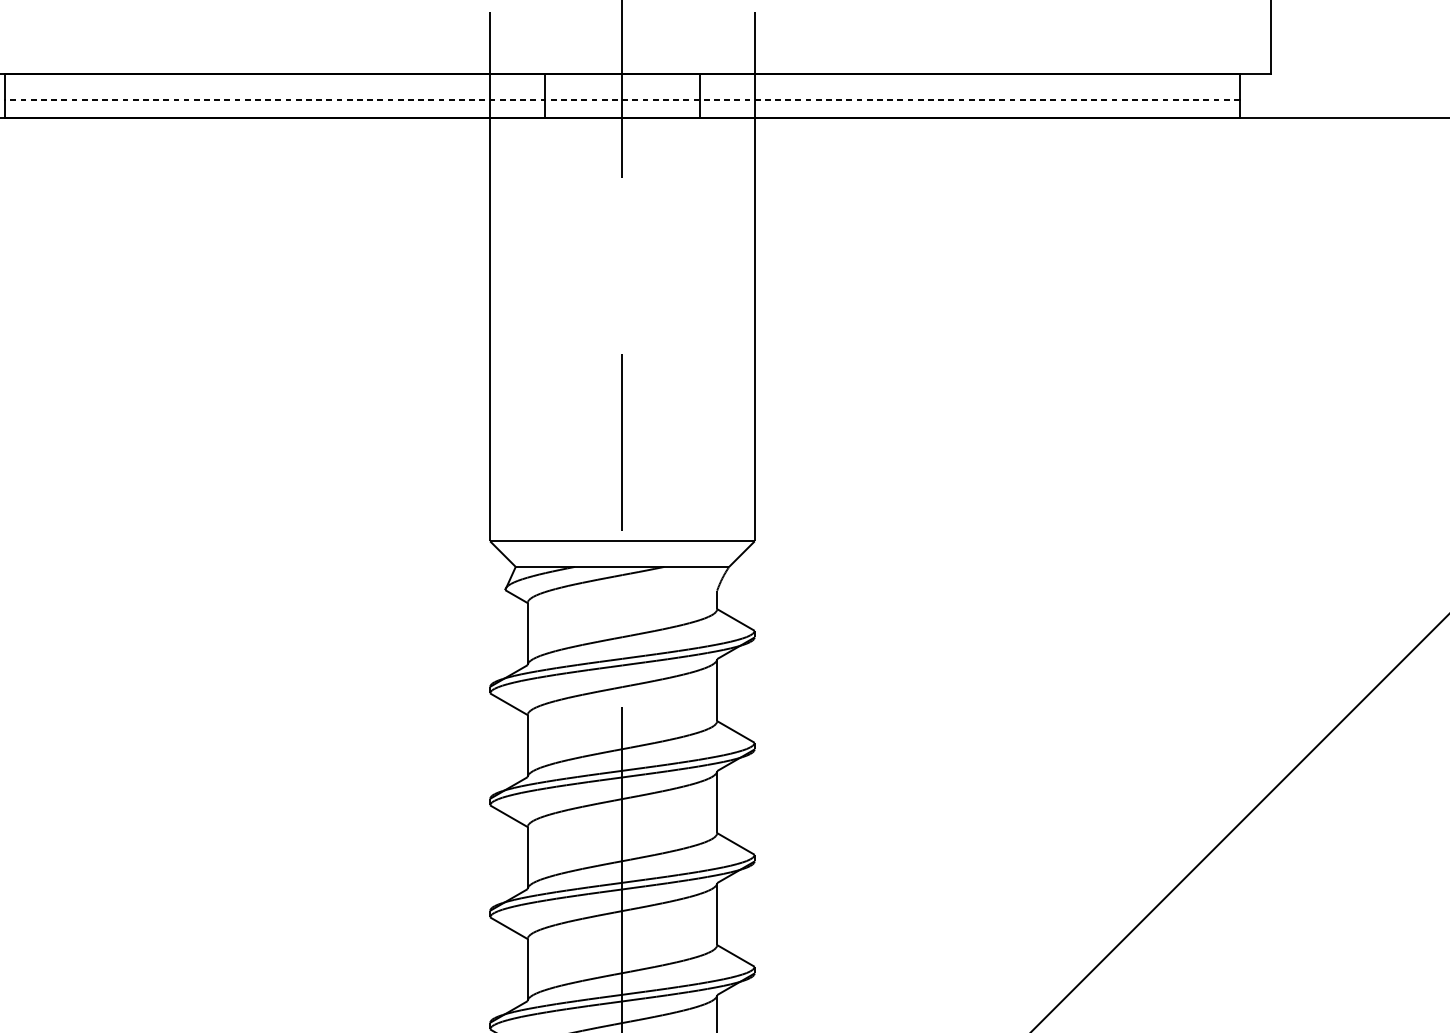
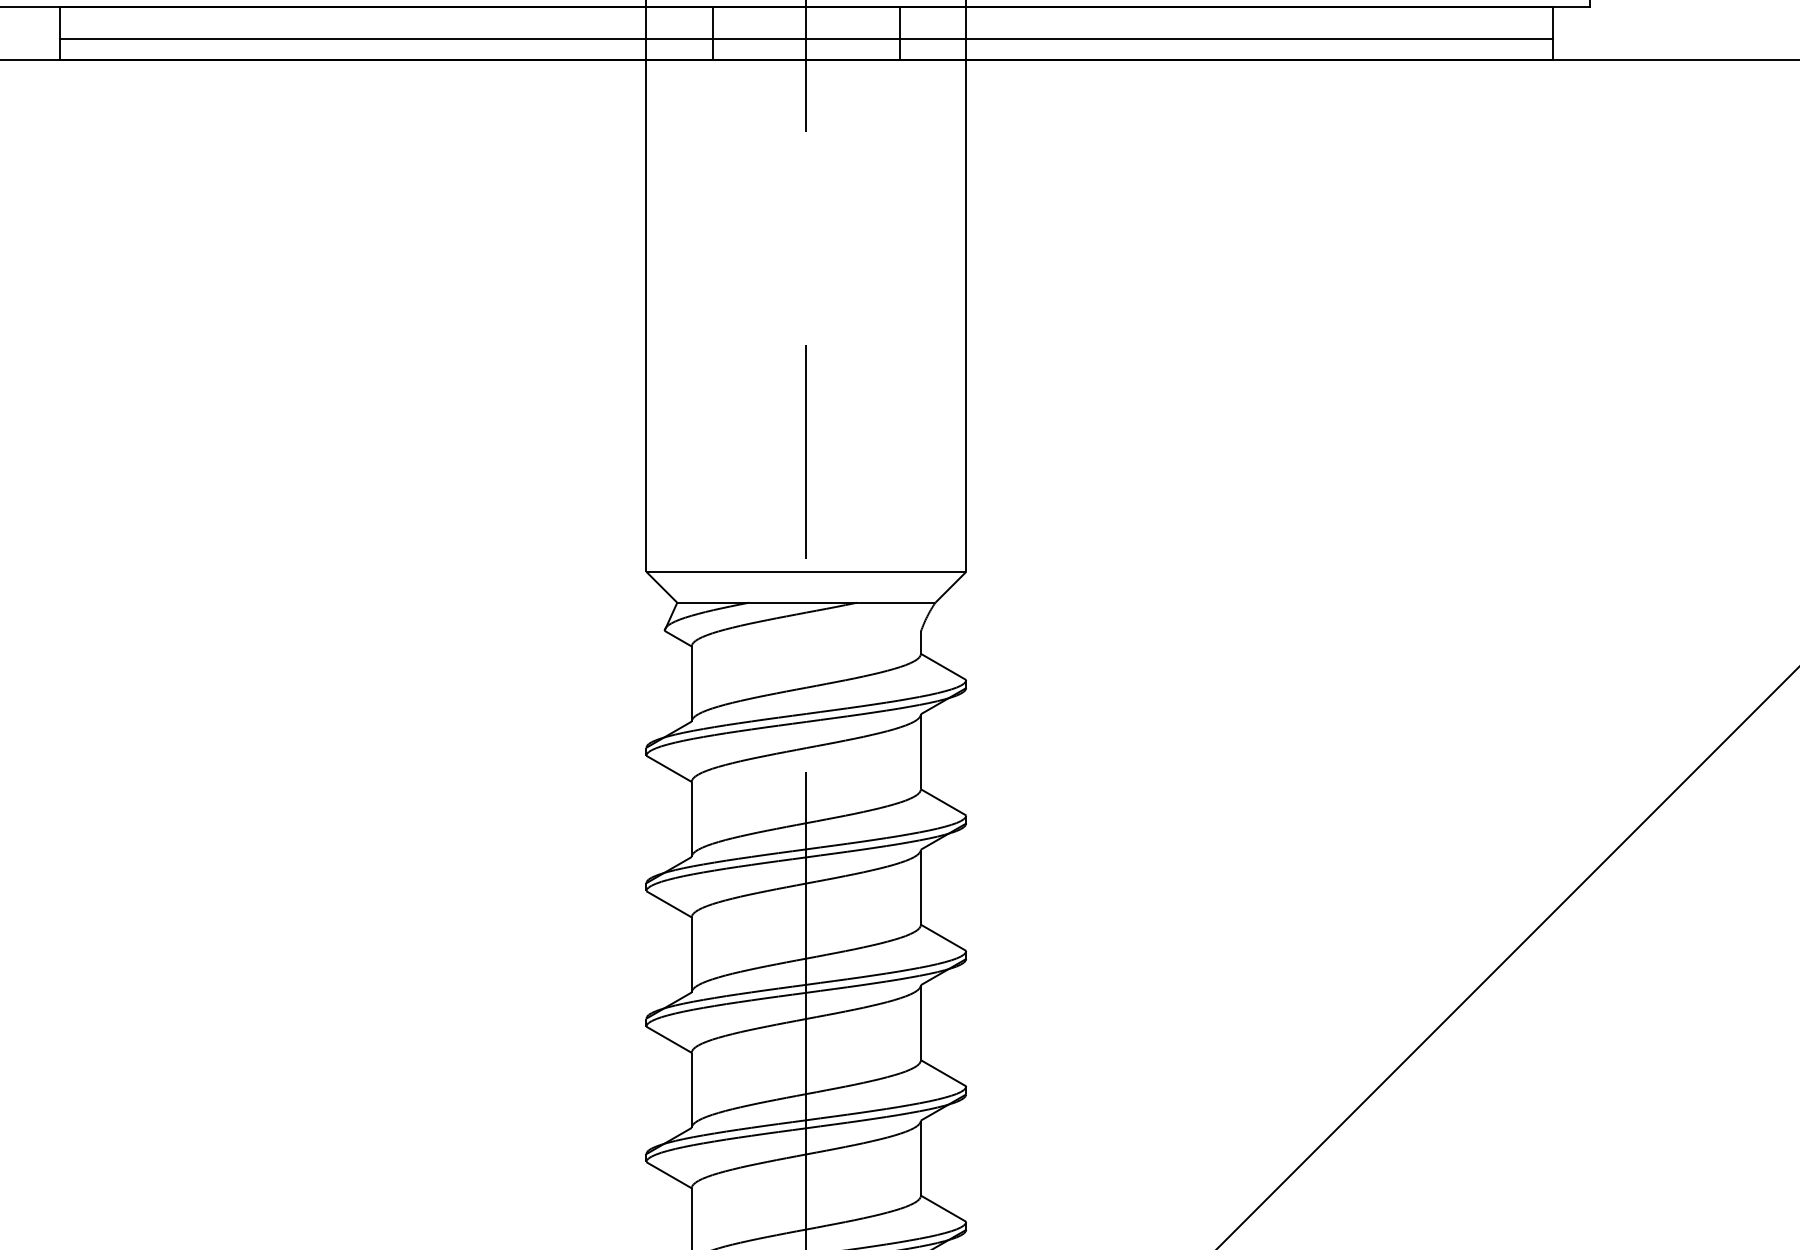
line: (622, 100) -> (806, 38), dashed -> solid

